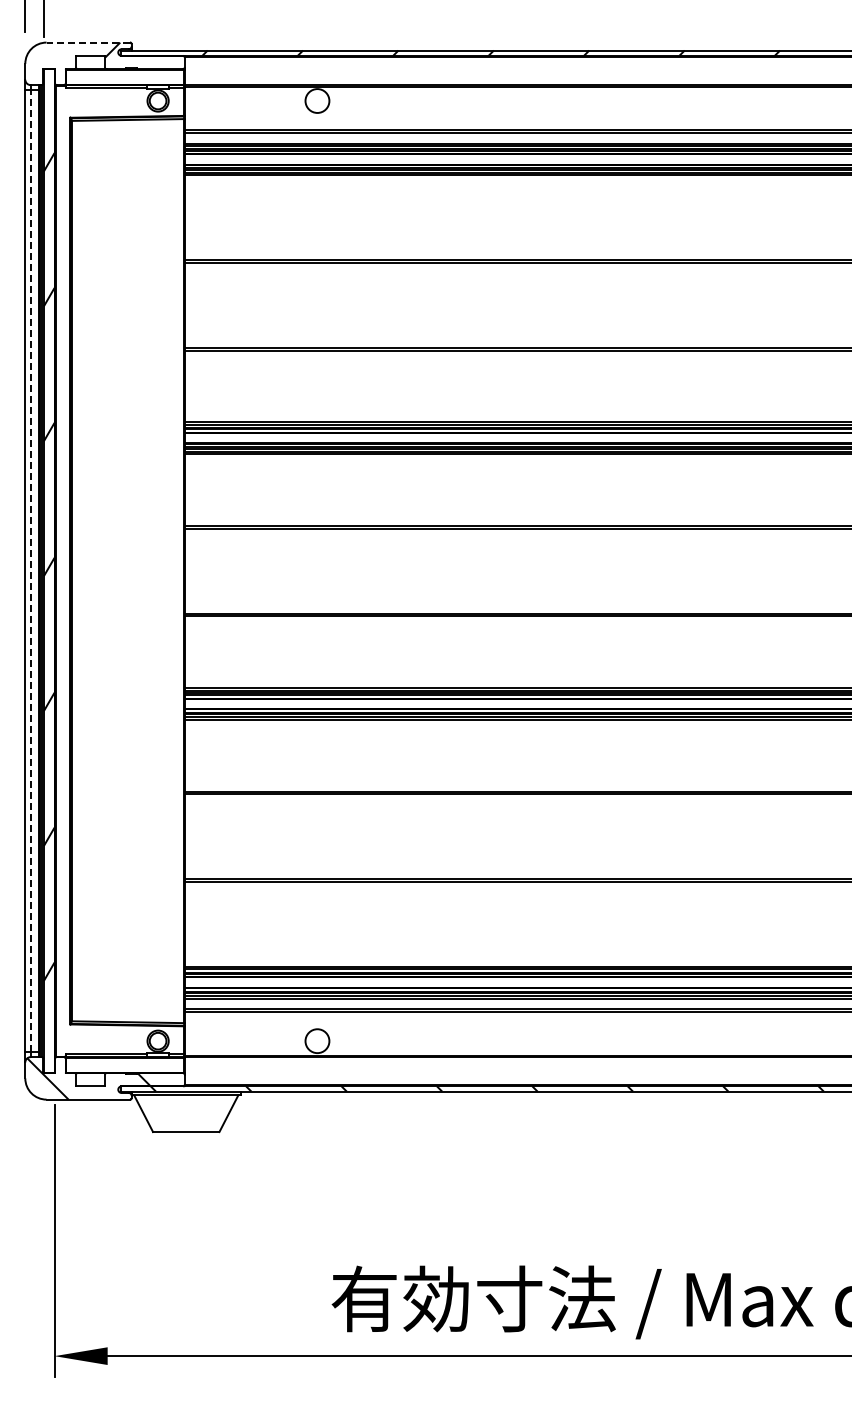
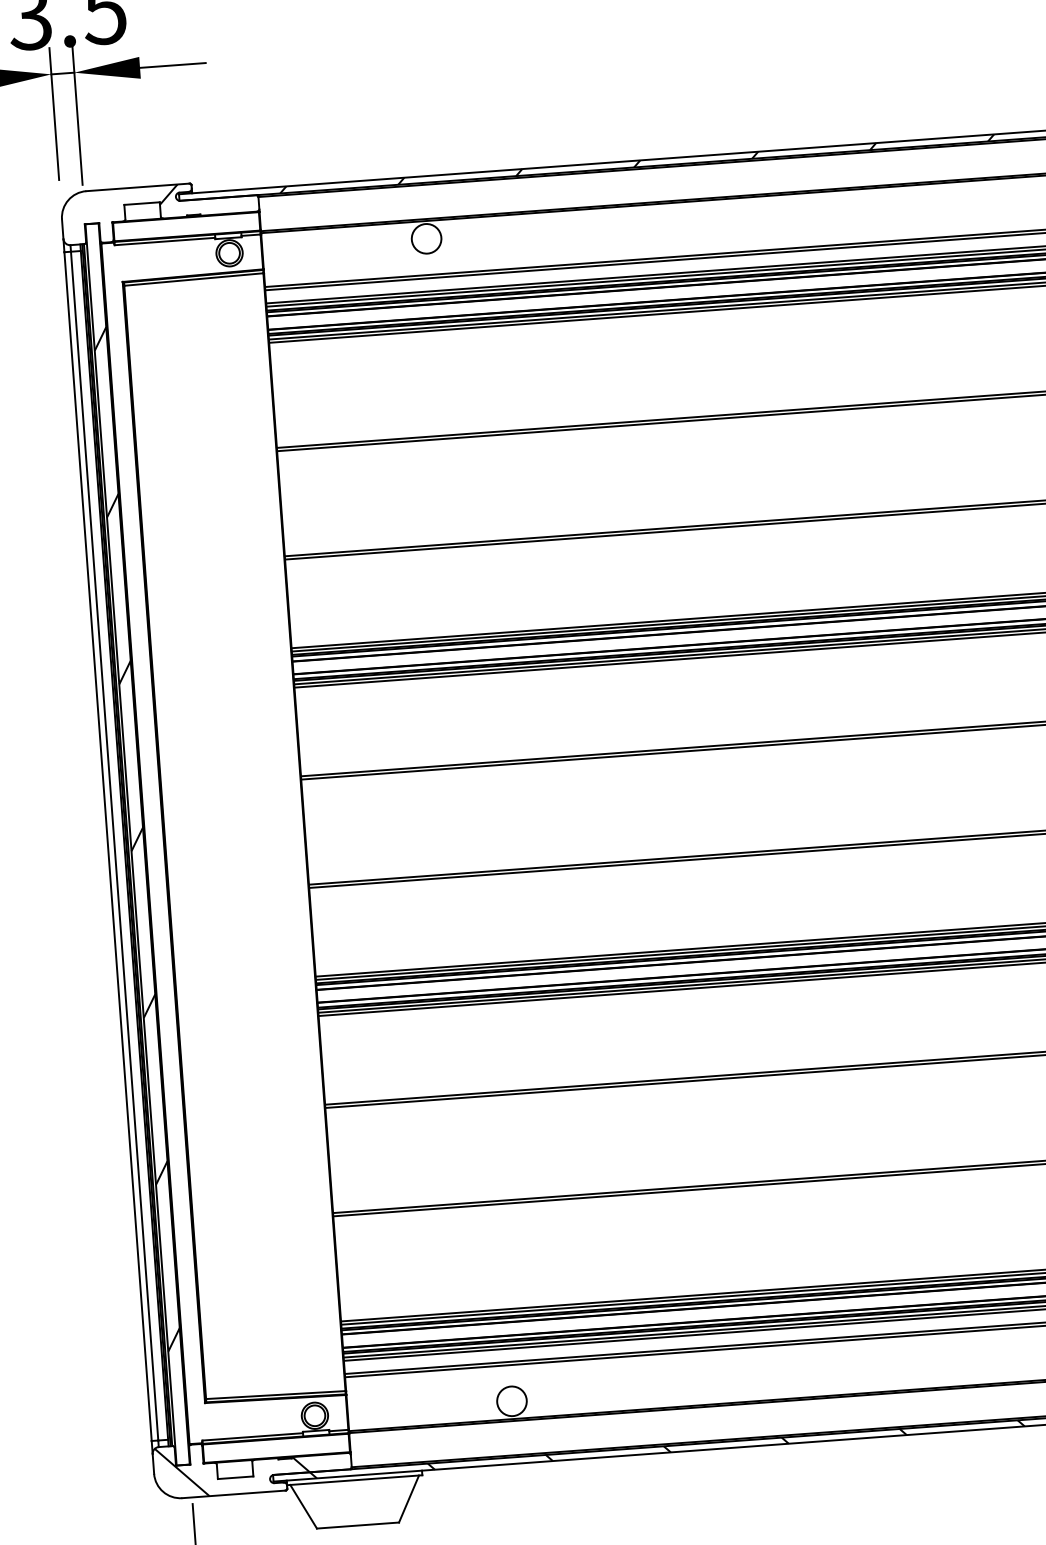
line: (88, 42) -> (138, 187), dashed -> solid
line: (30, 571) -> (114, 846), dashed -> solid

